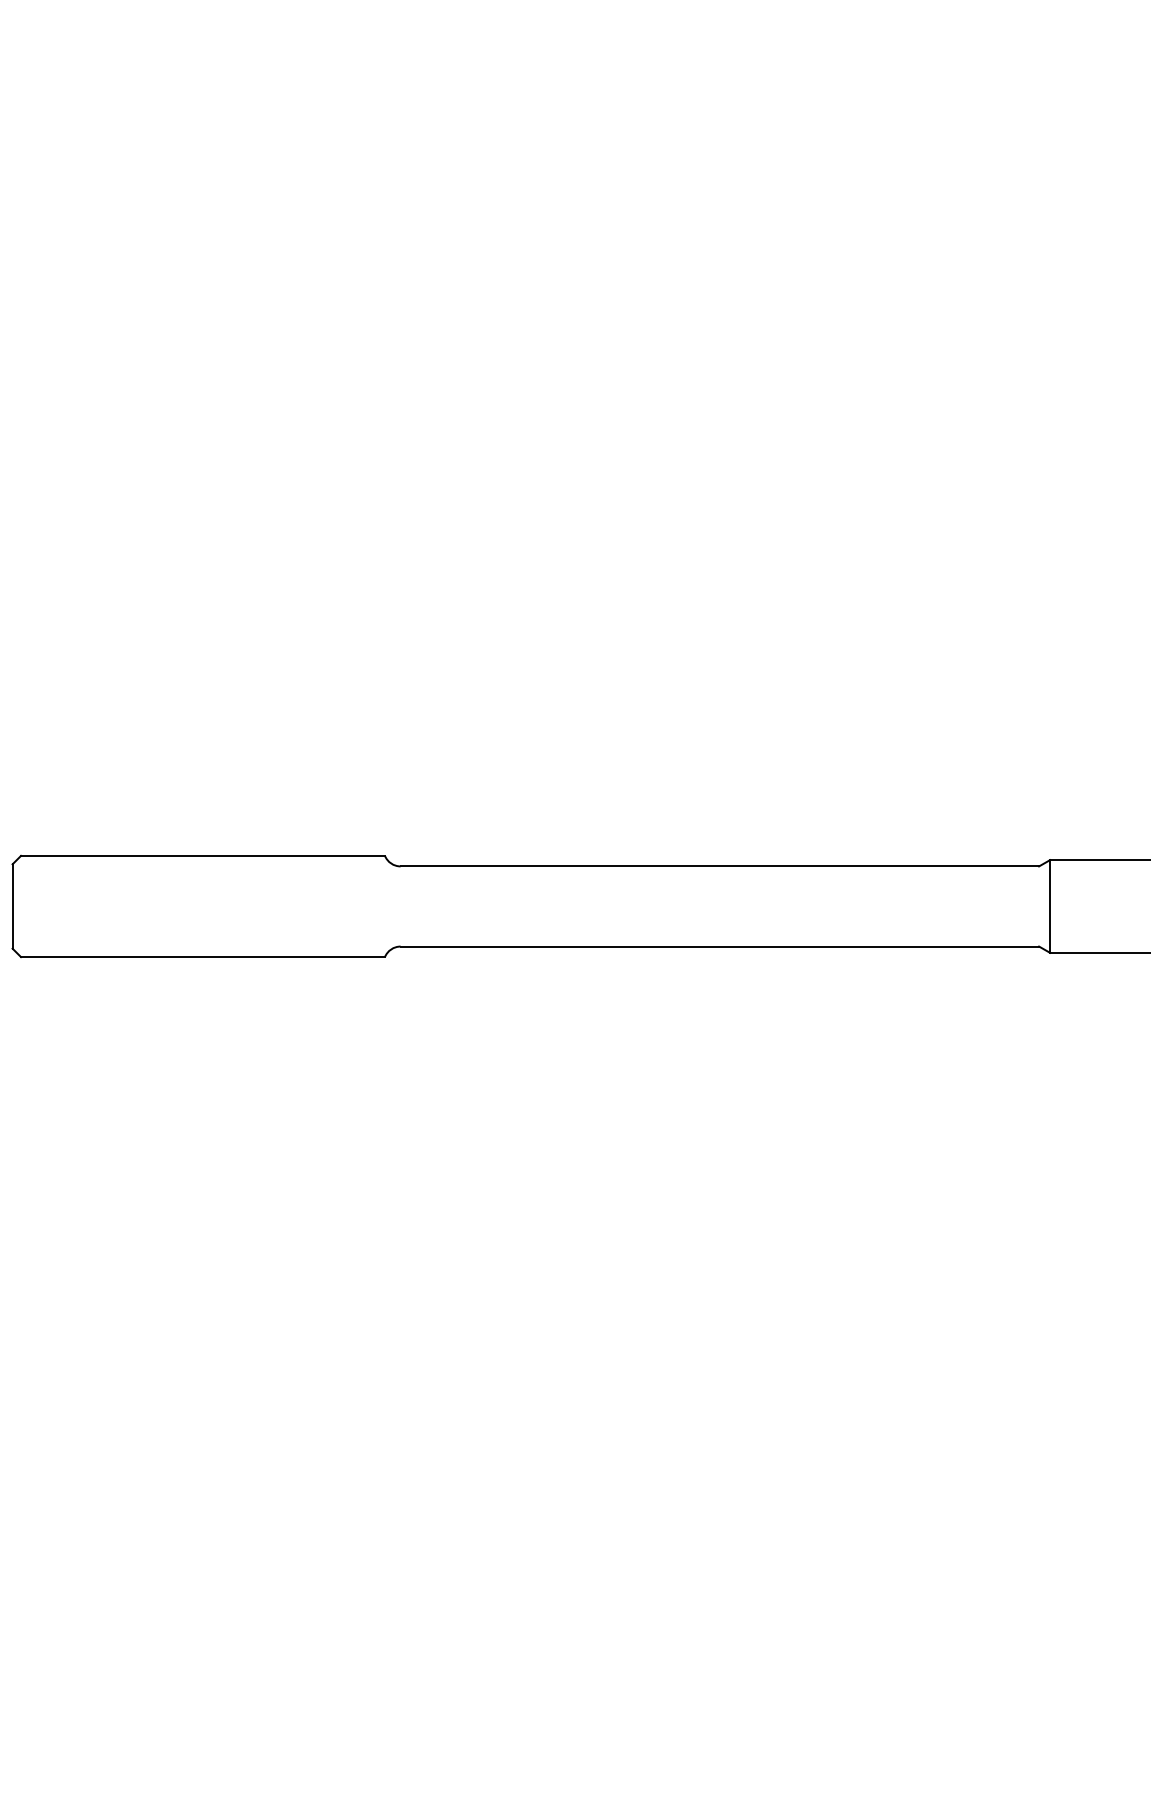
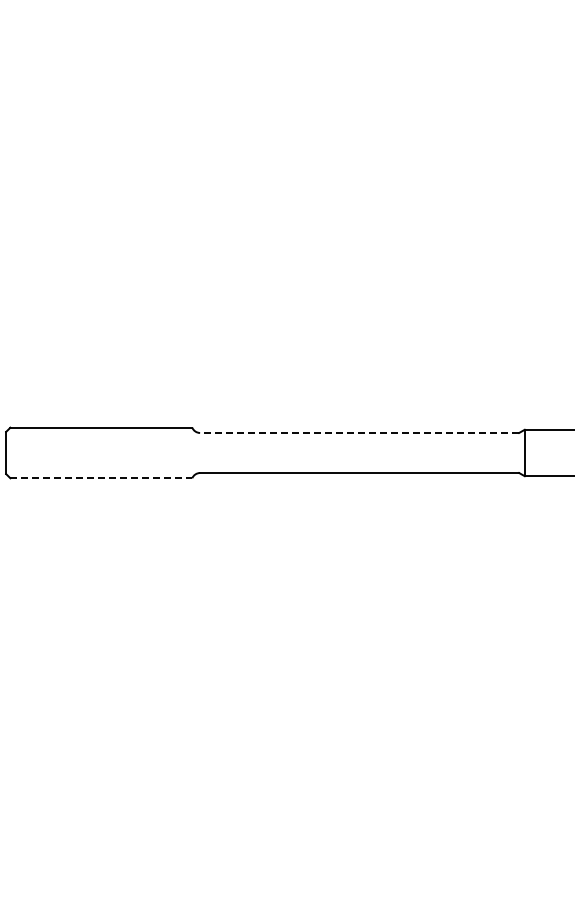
line: (719, 865) -> (359, 432), solid -> dashed
line: (203, 957) -> (101, 478), solid -> dashed

